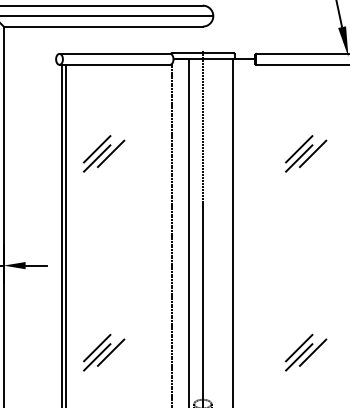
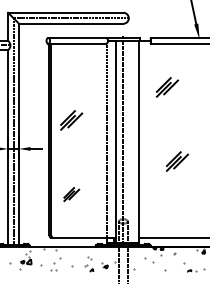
part: (103, 154) -> (71, 120), moved
part: (306, 154) -> (167, 87), moved
part: (103, 352) -> (71, 194), size x0.7
part: (306, 352) -> (177, 161), moved

